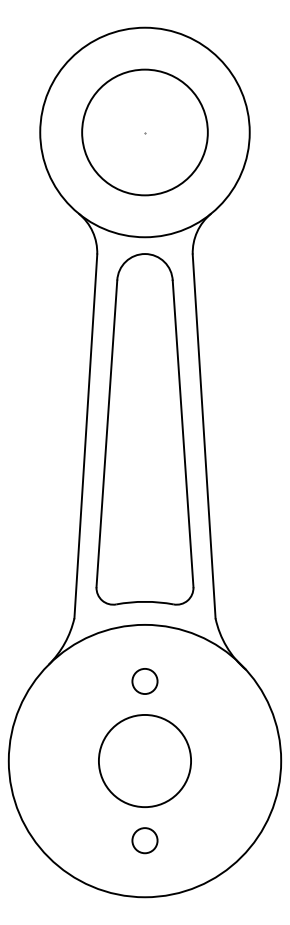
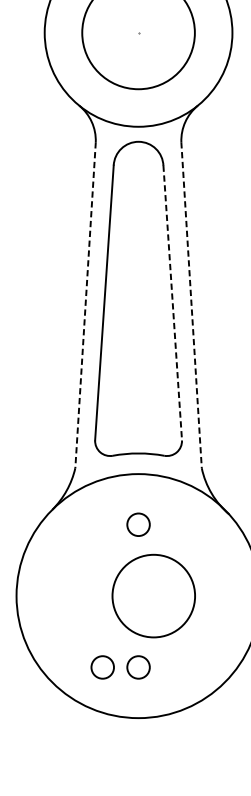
line: (183, 433) -> (173, 302), solid -> dashed
line: (85, 436) -> (85, 305), solid -> dashed
line: (204, 436) -> (191, 305), solid -> dashed
circle: (144, 760) -> (153, 595), moved
circle: (104, 840) -> (102, 667), added

